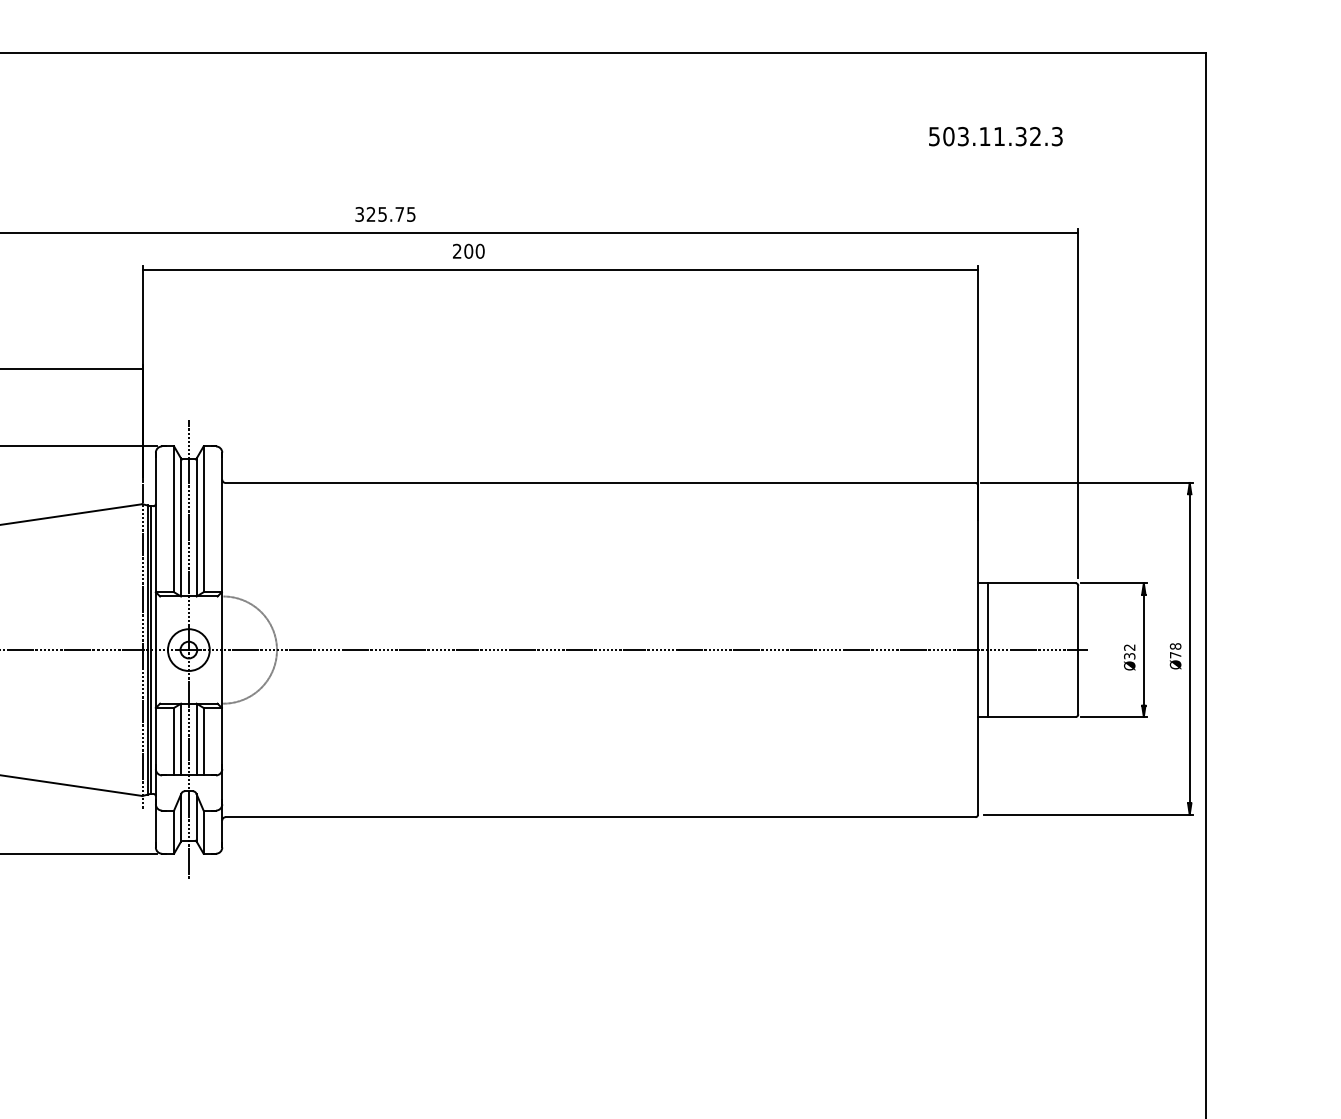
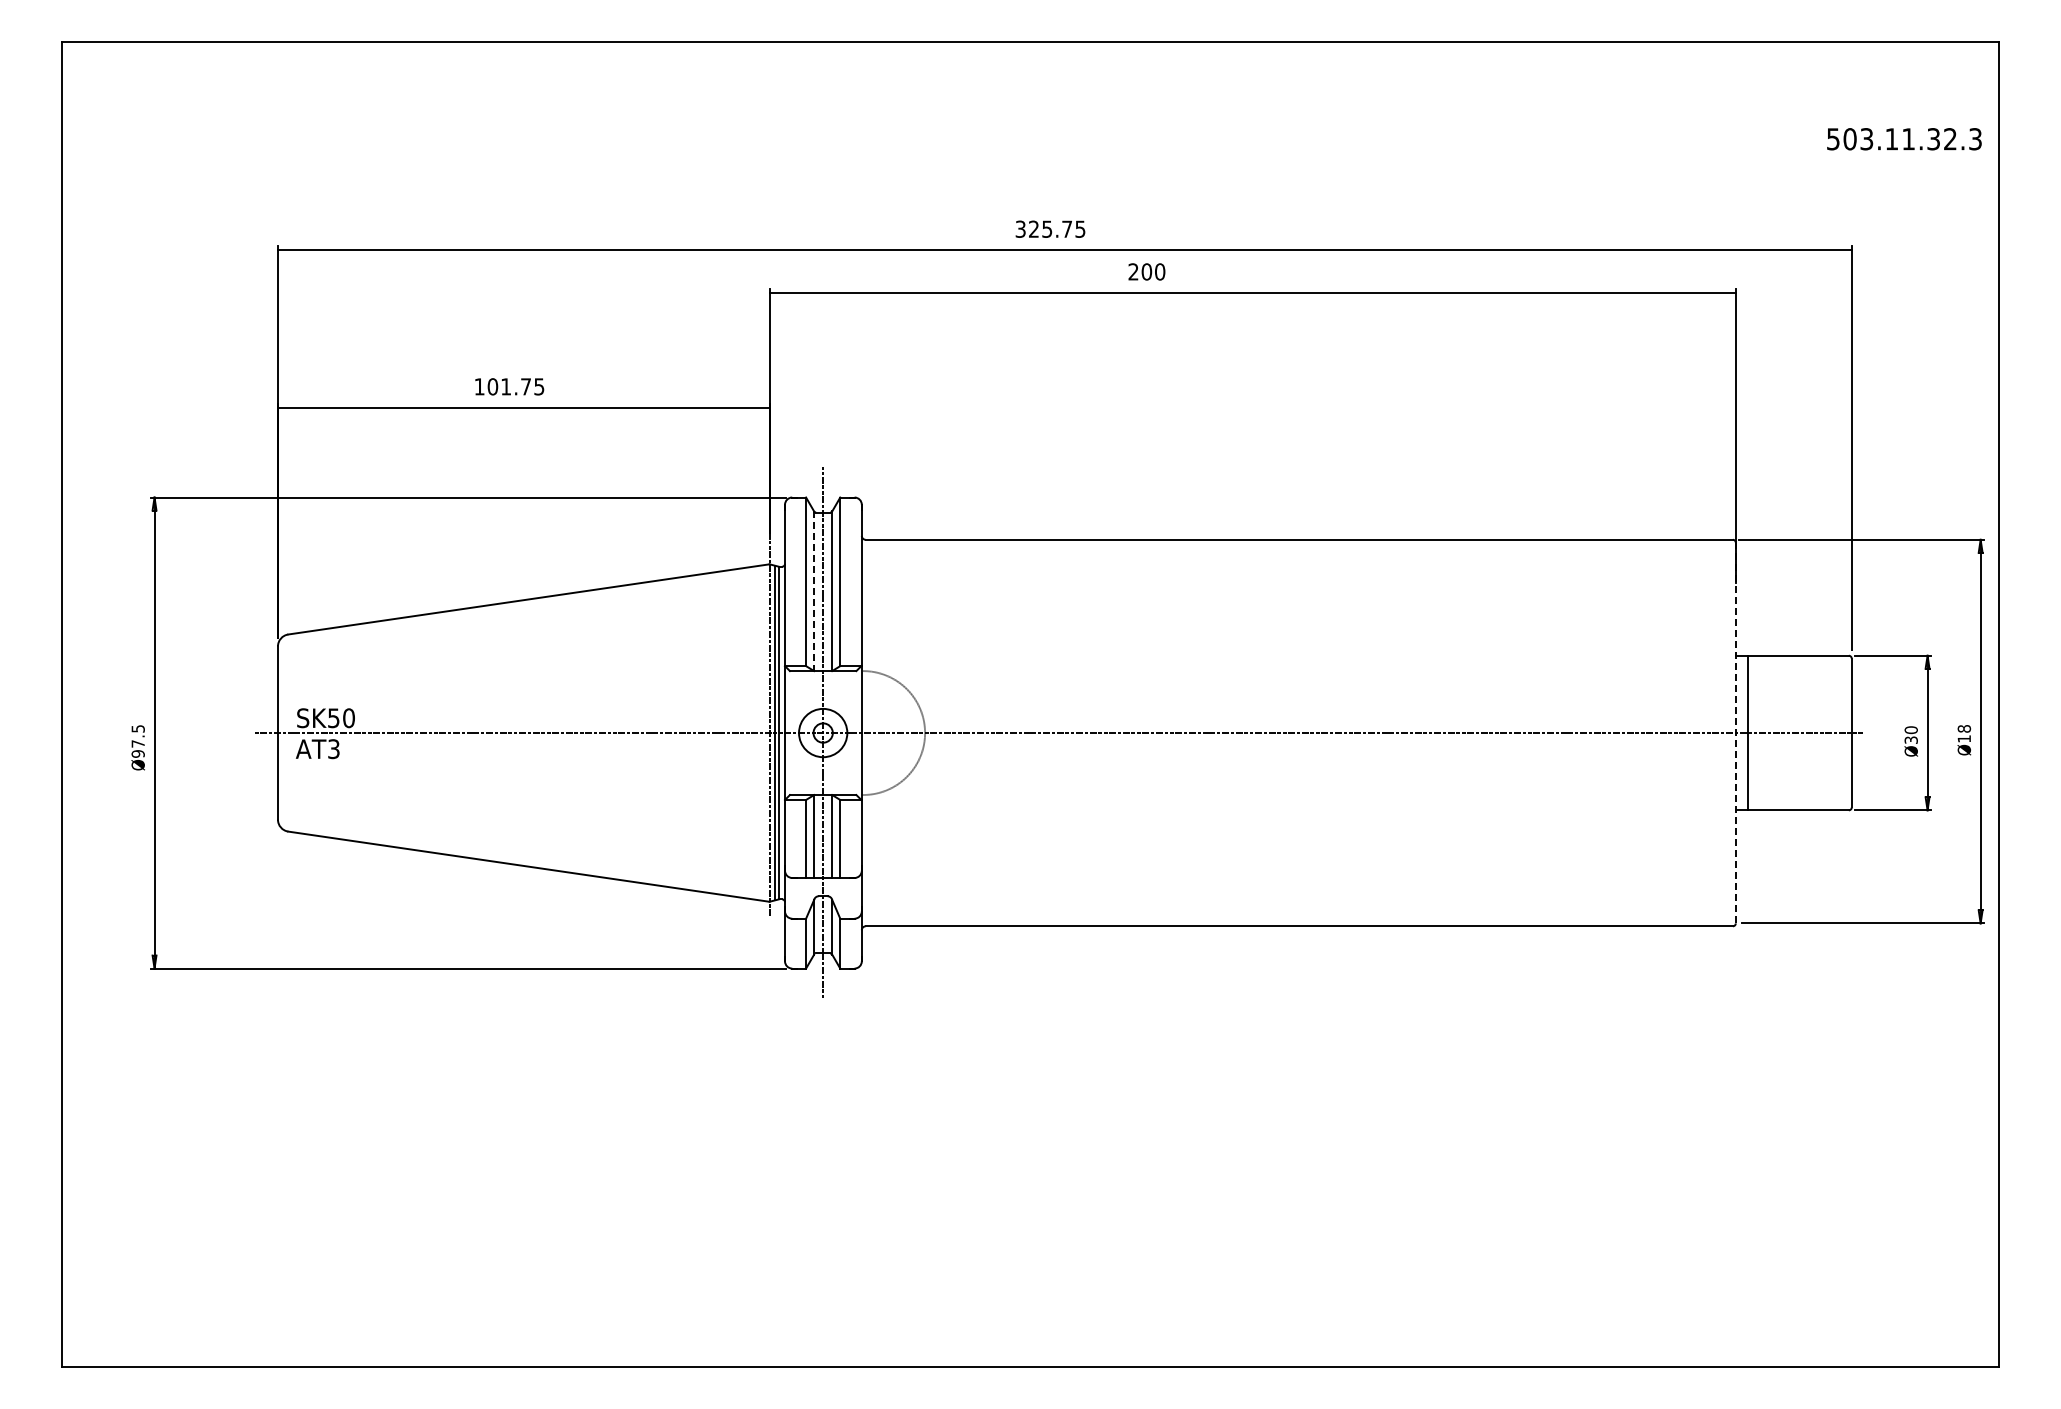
text: (995, 136) -> (1904, 139), moved
line: (181, 527) -> (814, 591), solid -> dashed
text: (1129, 647) -> (1910, 730), Ø32 -> Ø30
line: (977, 649) -> (1735, 732), solid -> dashed
text: (1174, 654) -> (1963, 738), Ø78 -> Ø18

